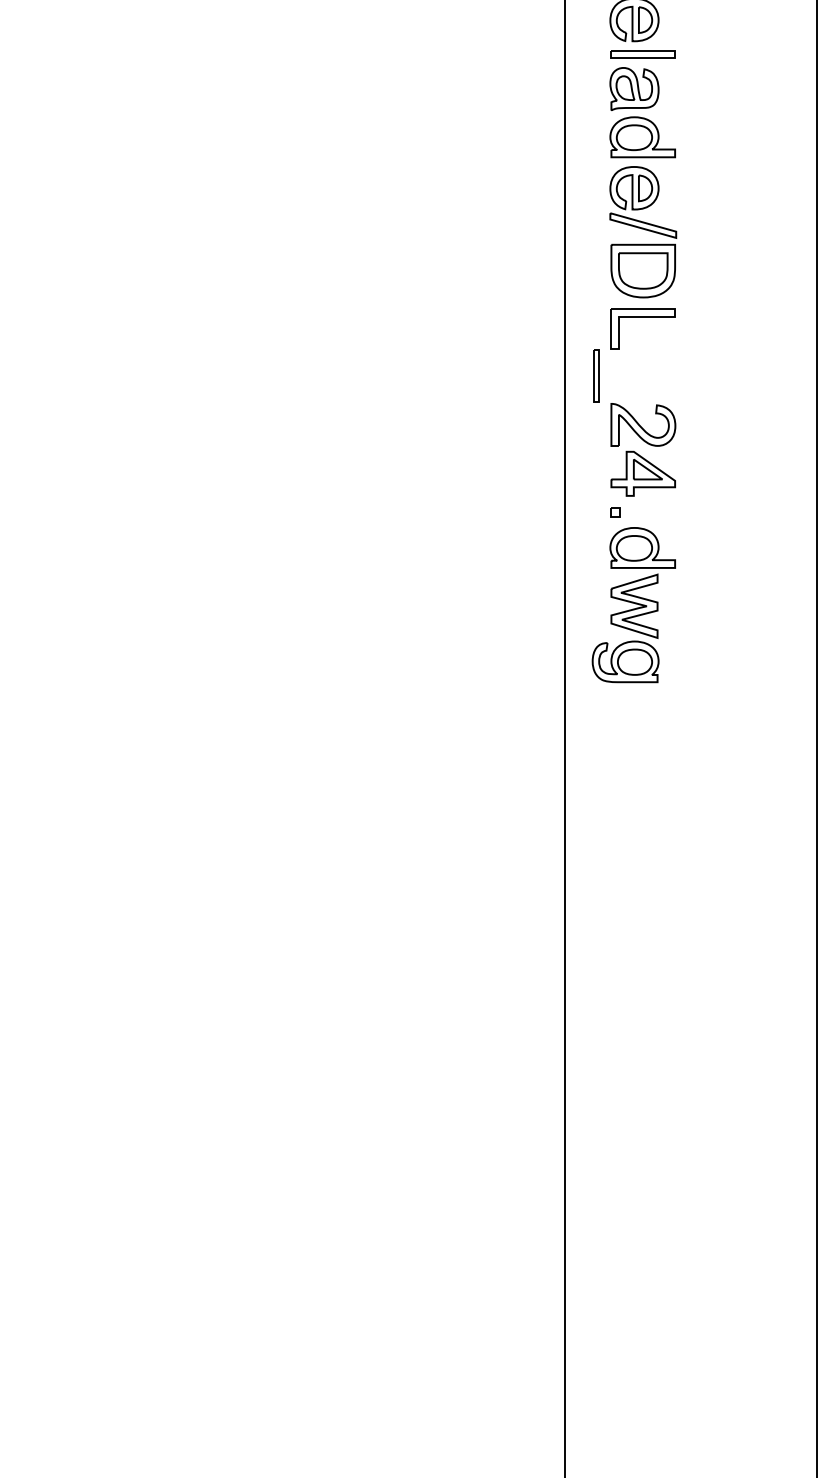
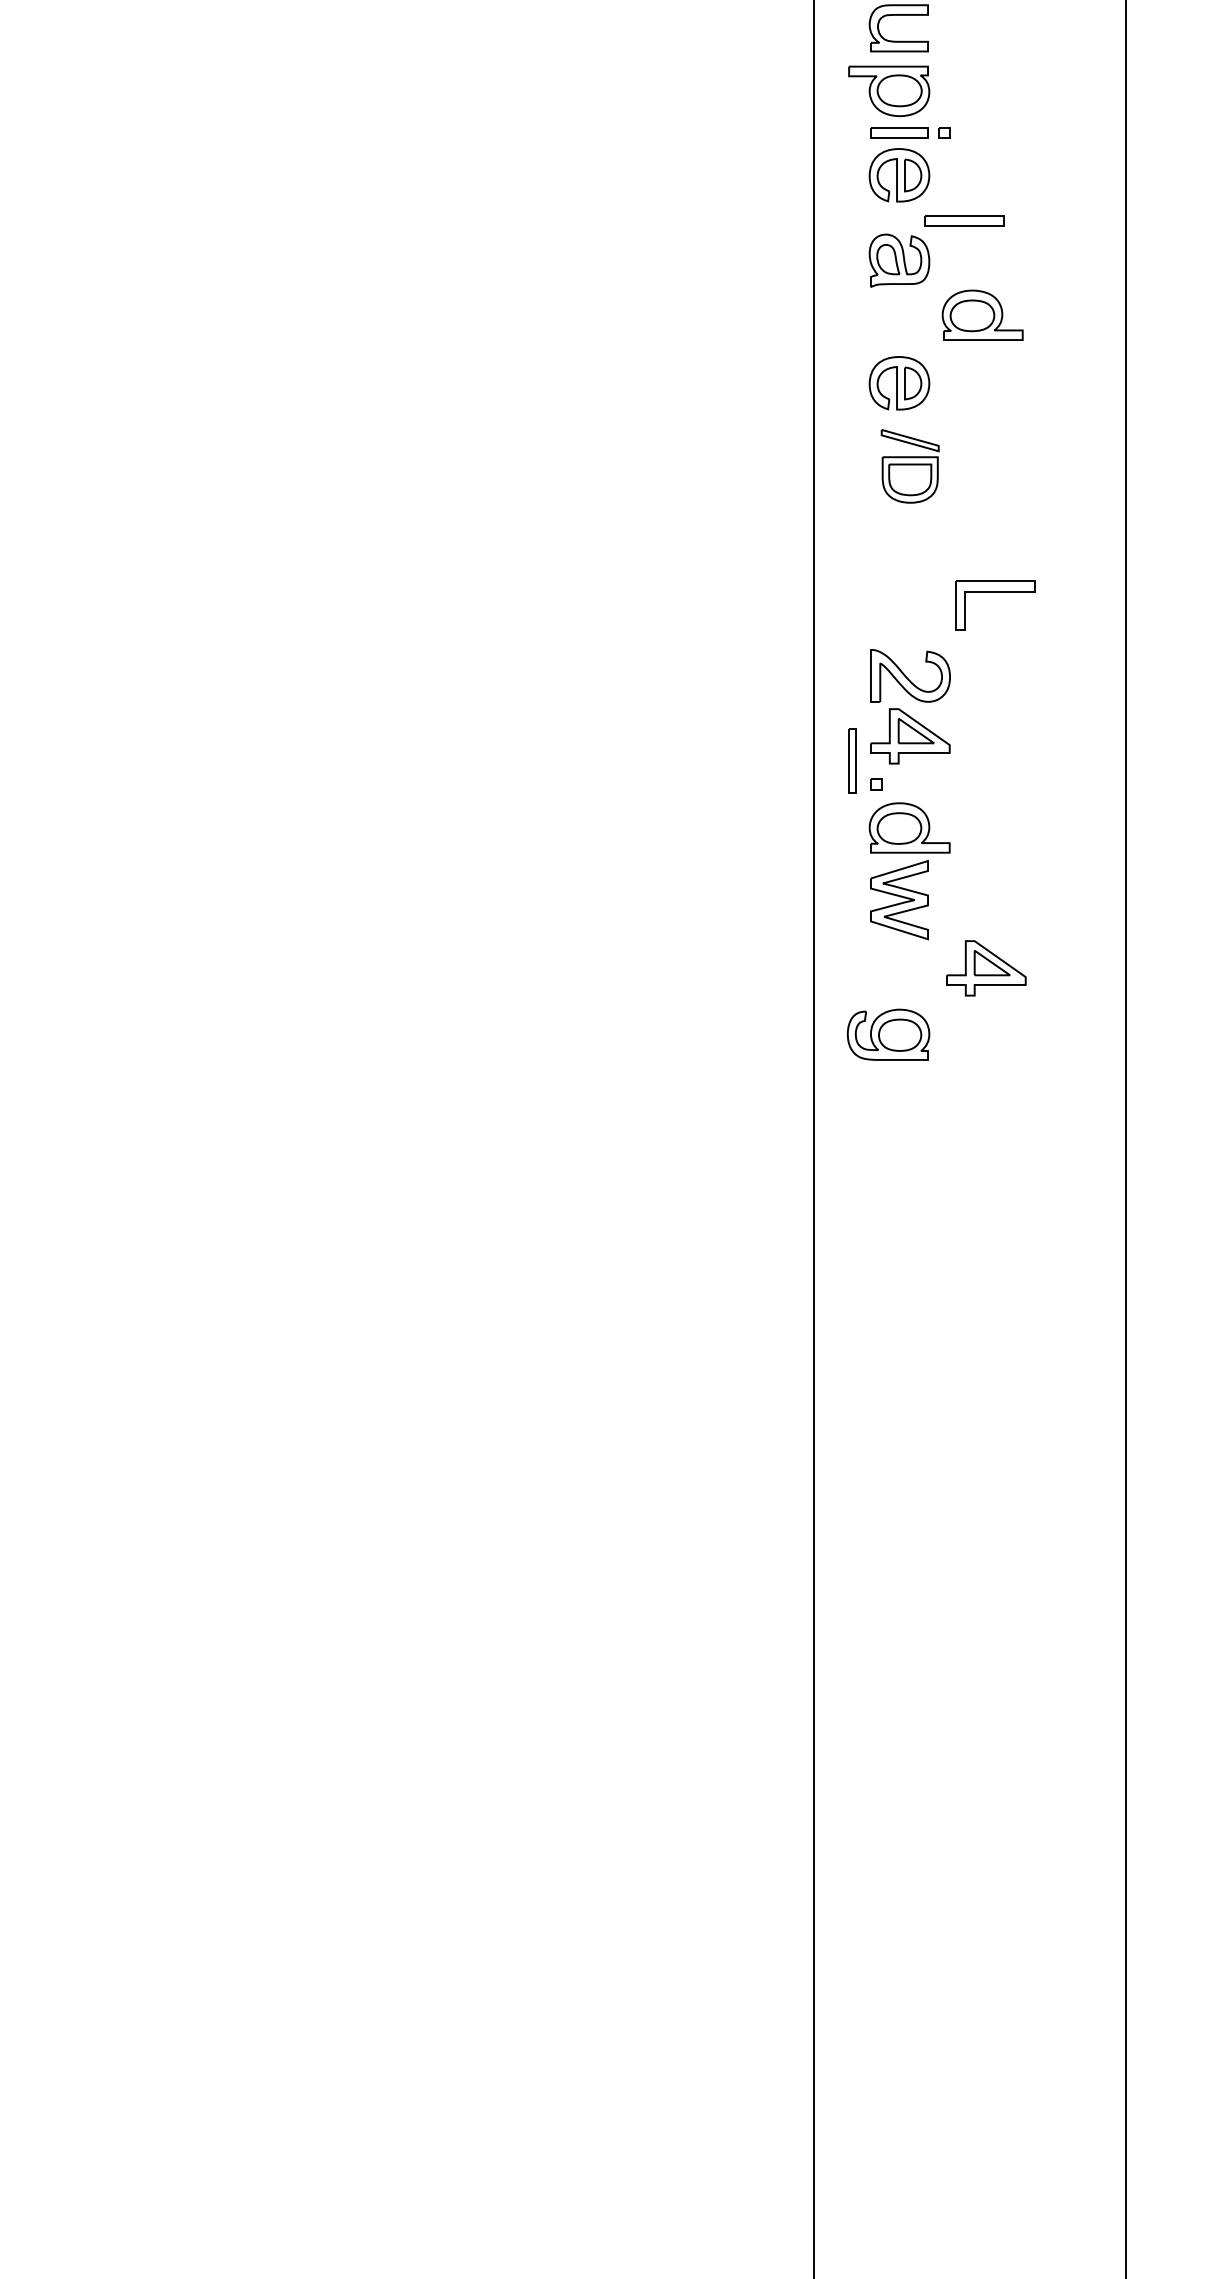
part: (643, 54) -> (964, 220), moved
part: (642, 136) -> (982, 314), moved
part: (642, 255) -> (909, 466), size x0.7
part: (643, 317) -> (995, 592), moved
part: (596, 376) -> (852, 760), moved
part: (625, 661) -> (888, 1034), moved
part: (704, 661) -> (986, 968), added

